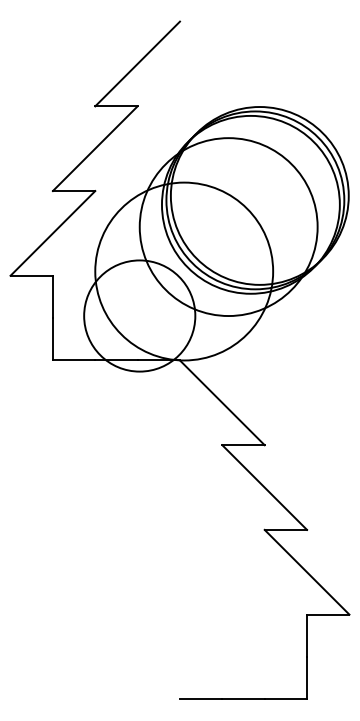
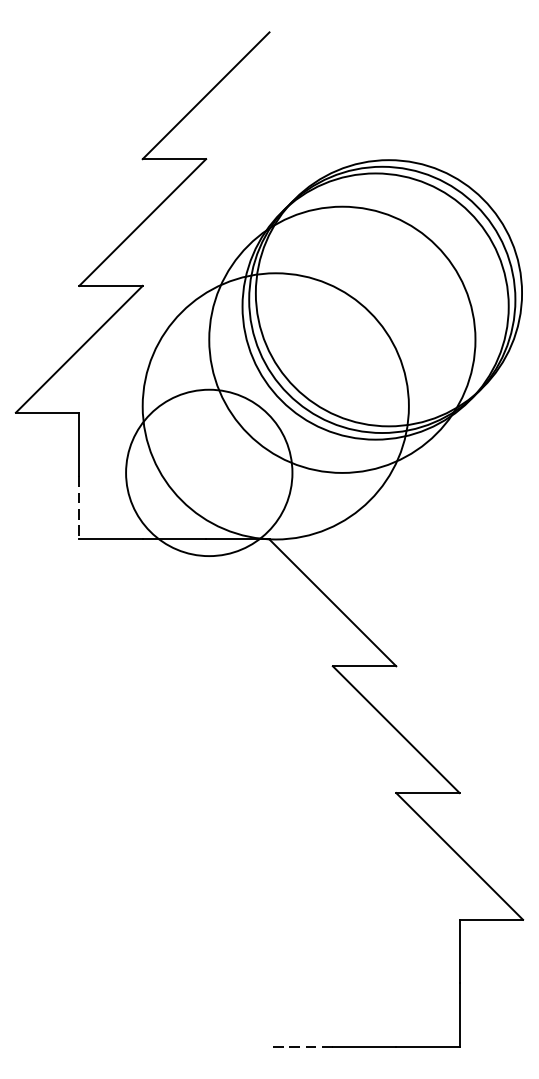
line: (52, 339) -> (78, 508), solid -> dashed
line: (200, 699) -> (300, 1046), solid -> dashed

